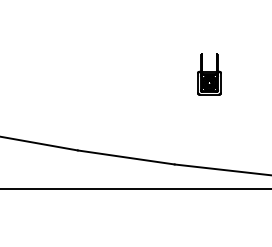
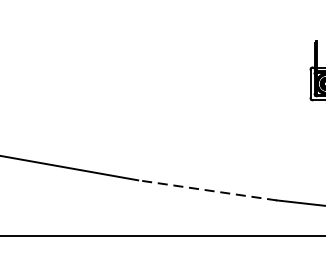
line: (126, 157) -> (207, 190), solid -> dashed

